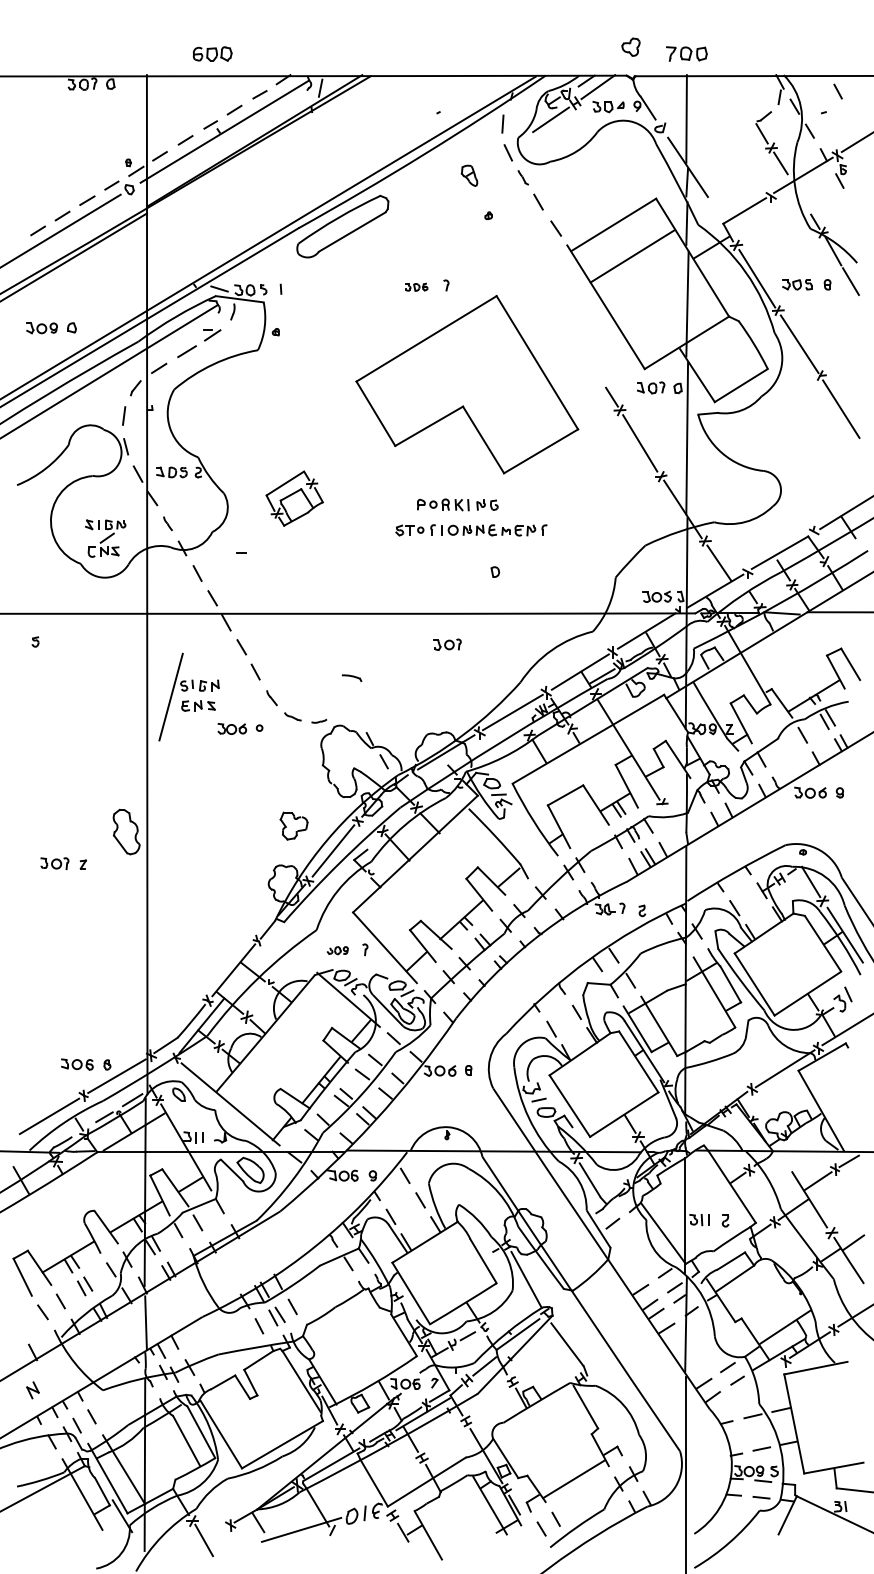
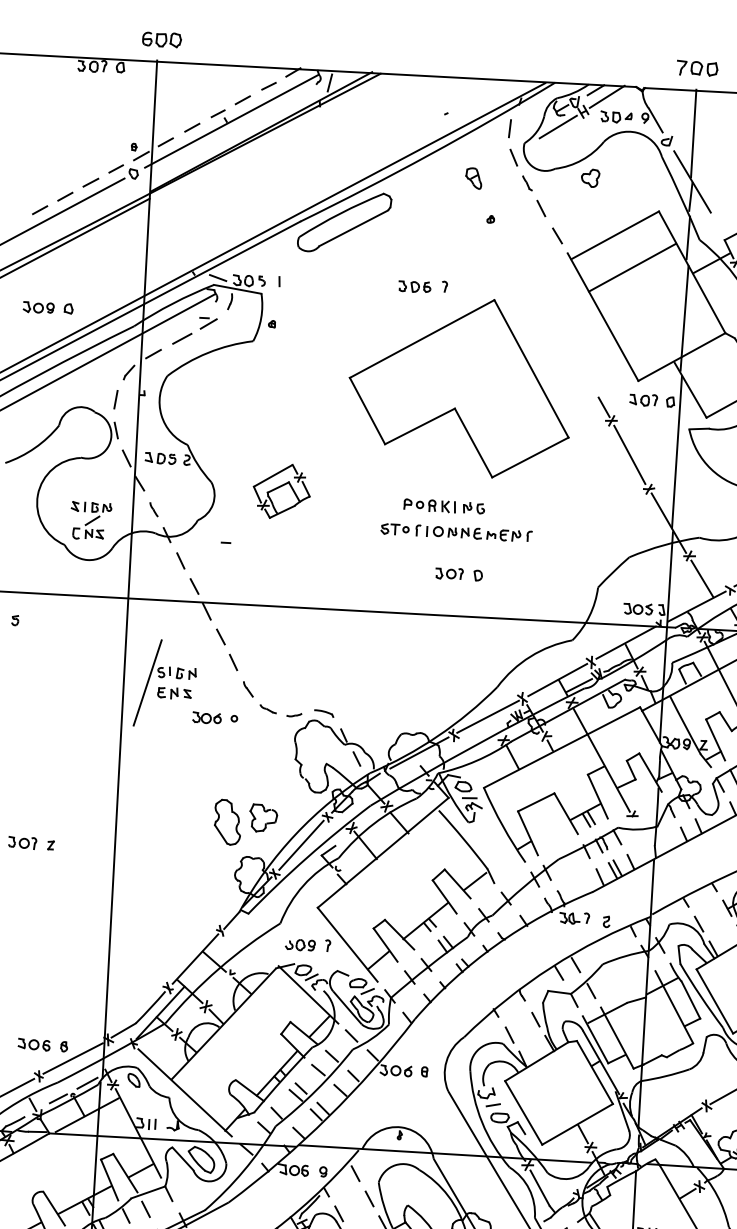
part: (630, 46) -> (590, 177), moved
part: (212, 53) -> (161, 39), moved
part: (416, 287) -> (414, 287), size x1.43
part: (447, 644) -> (449, 573), moved
part: (352, 677) -> (324, 712), moved
part: (126, 831) -> (227, 821), moved
part: (337, 950) -> (300, 944), size x1.43

